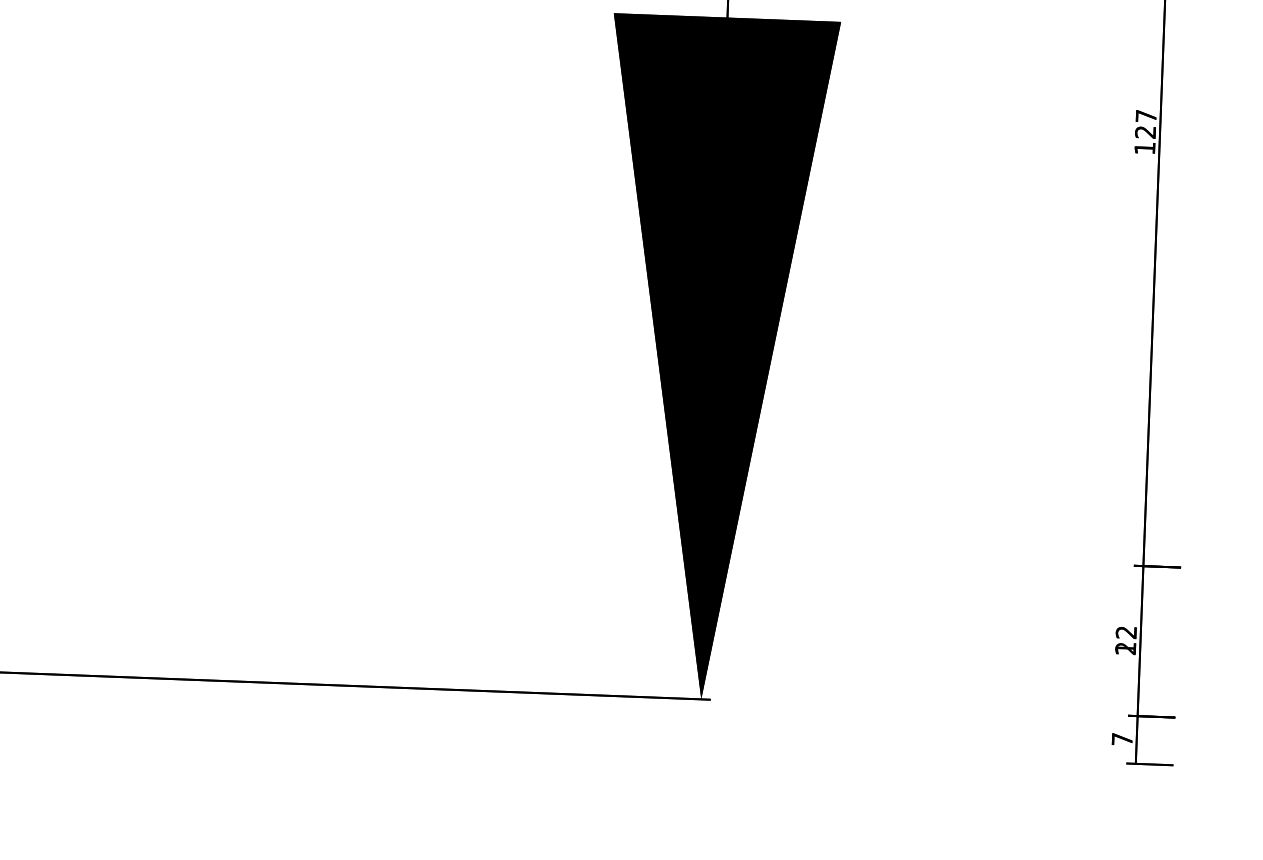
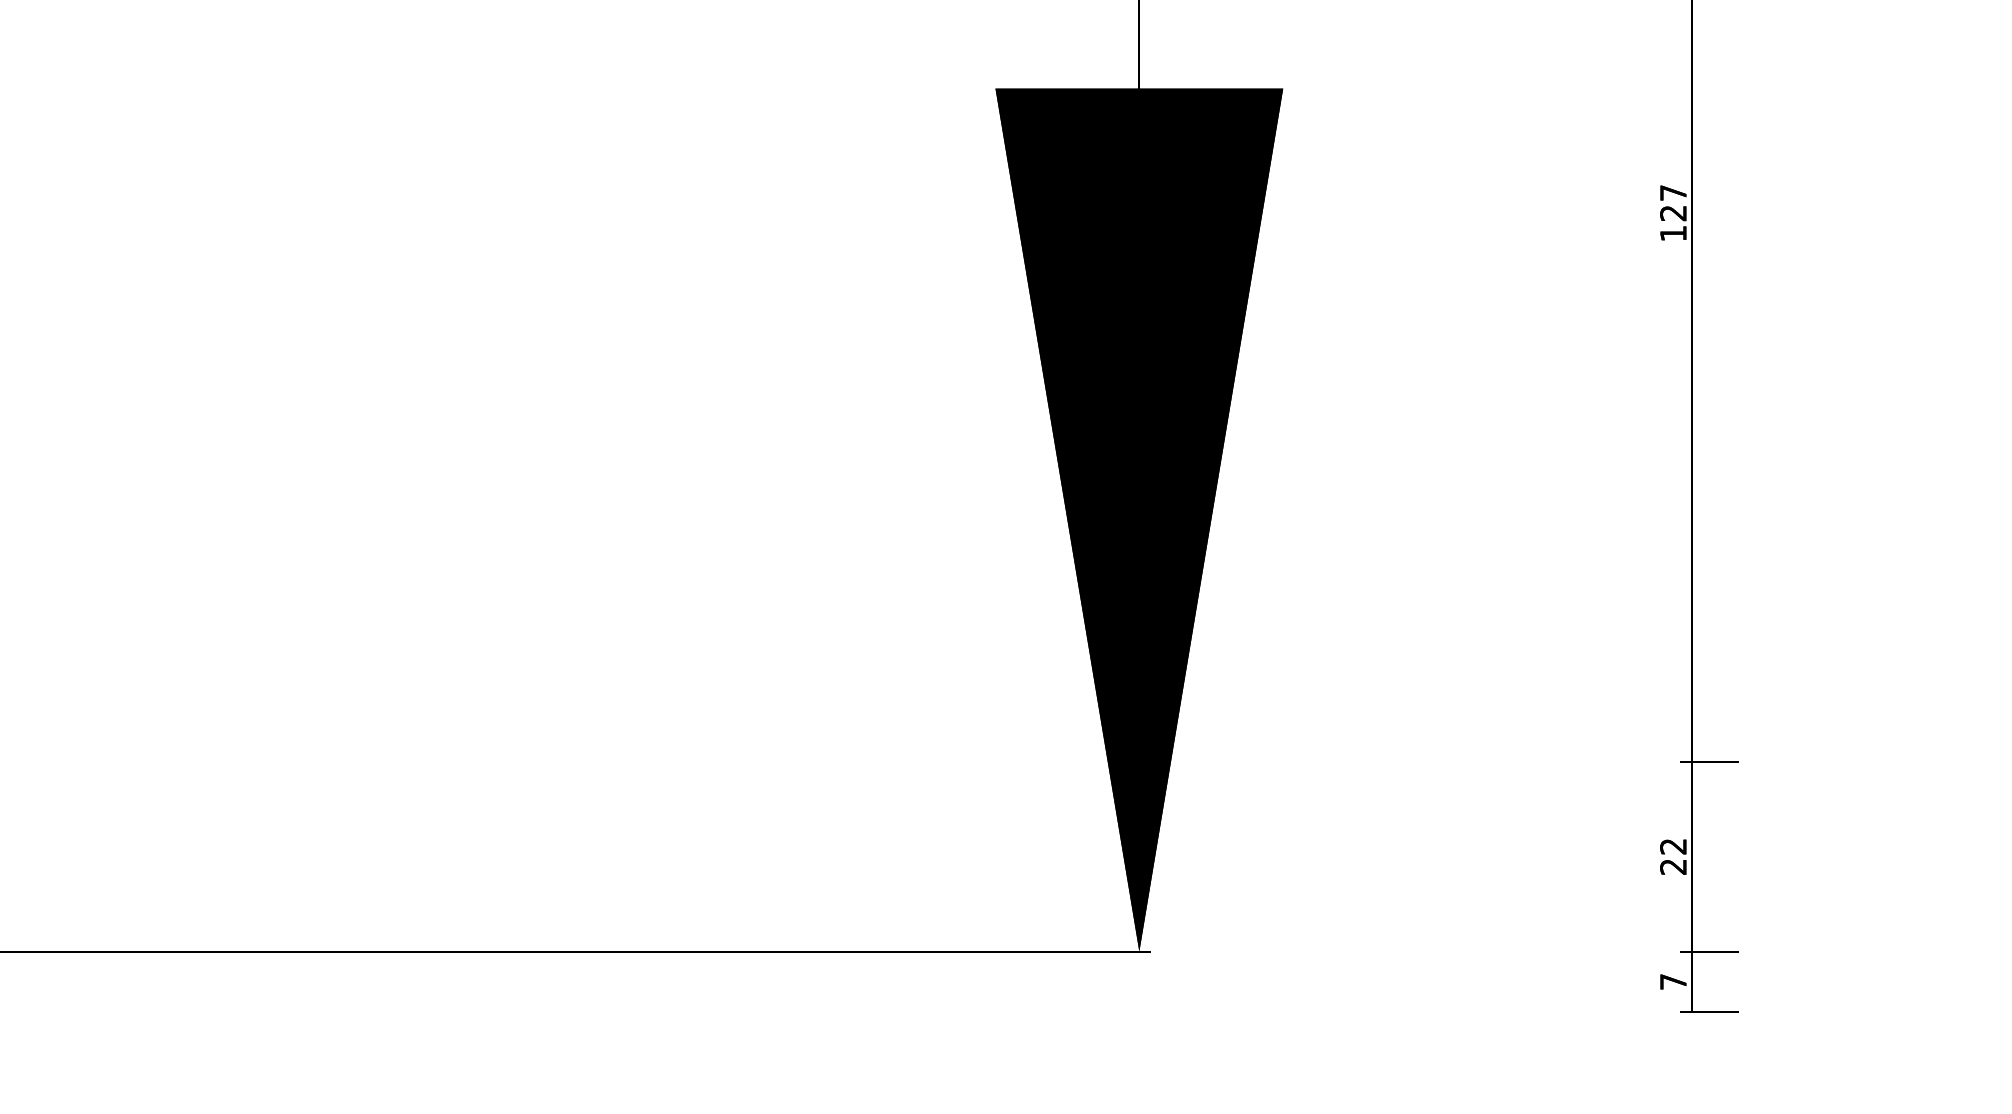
text: (1125, 648) -> (1673, 866), 12 -> 22

